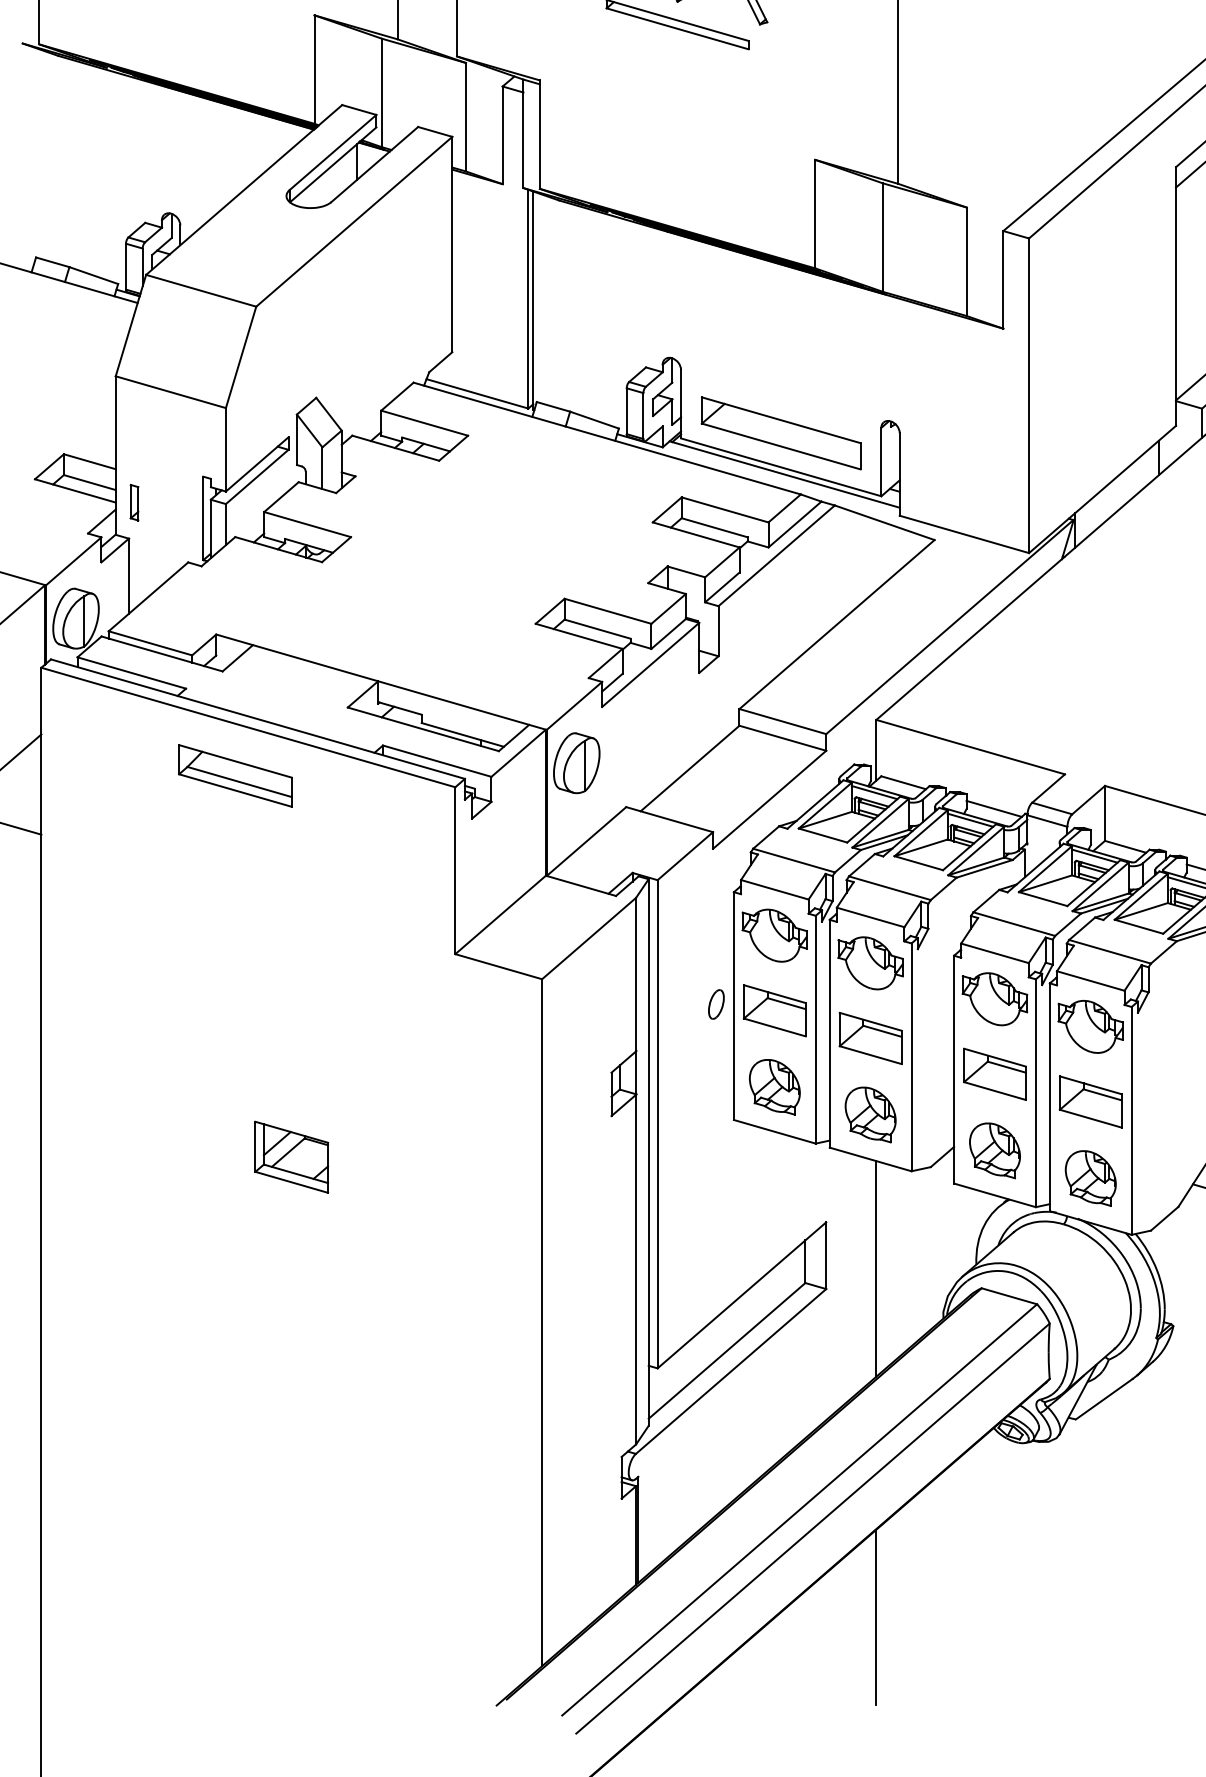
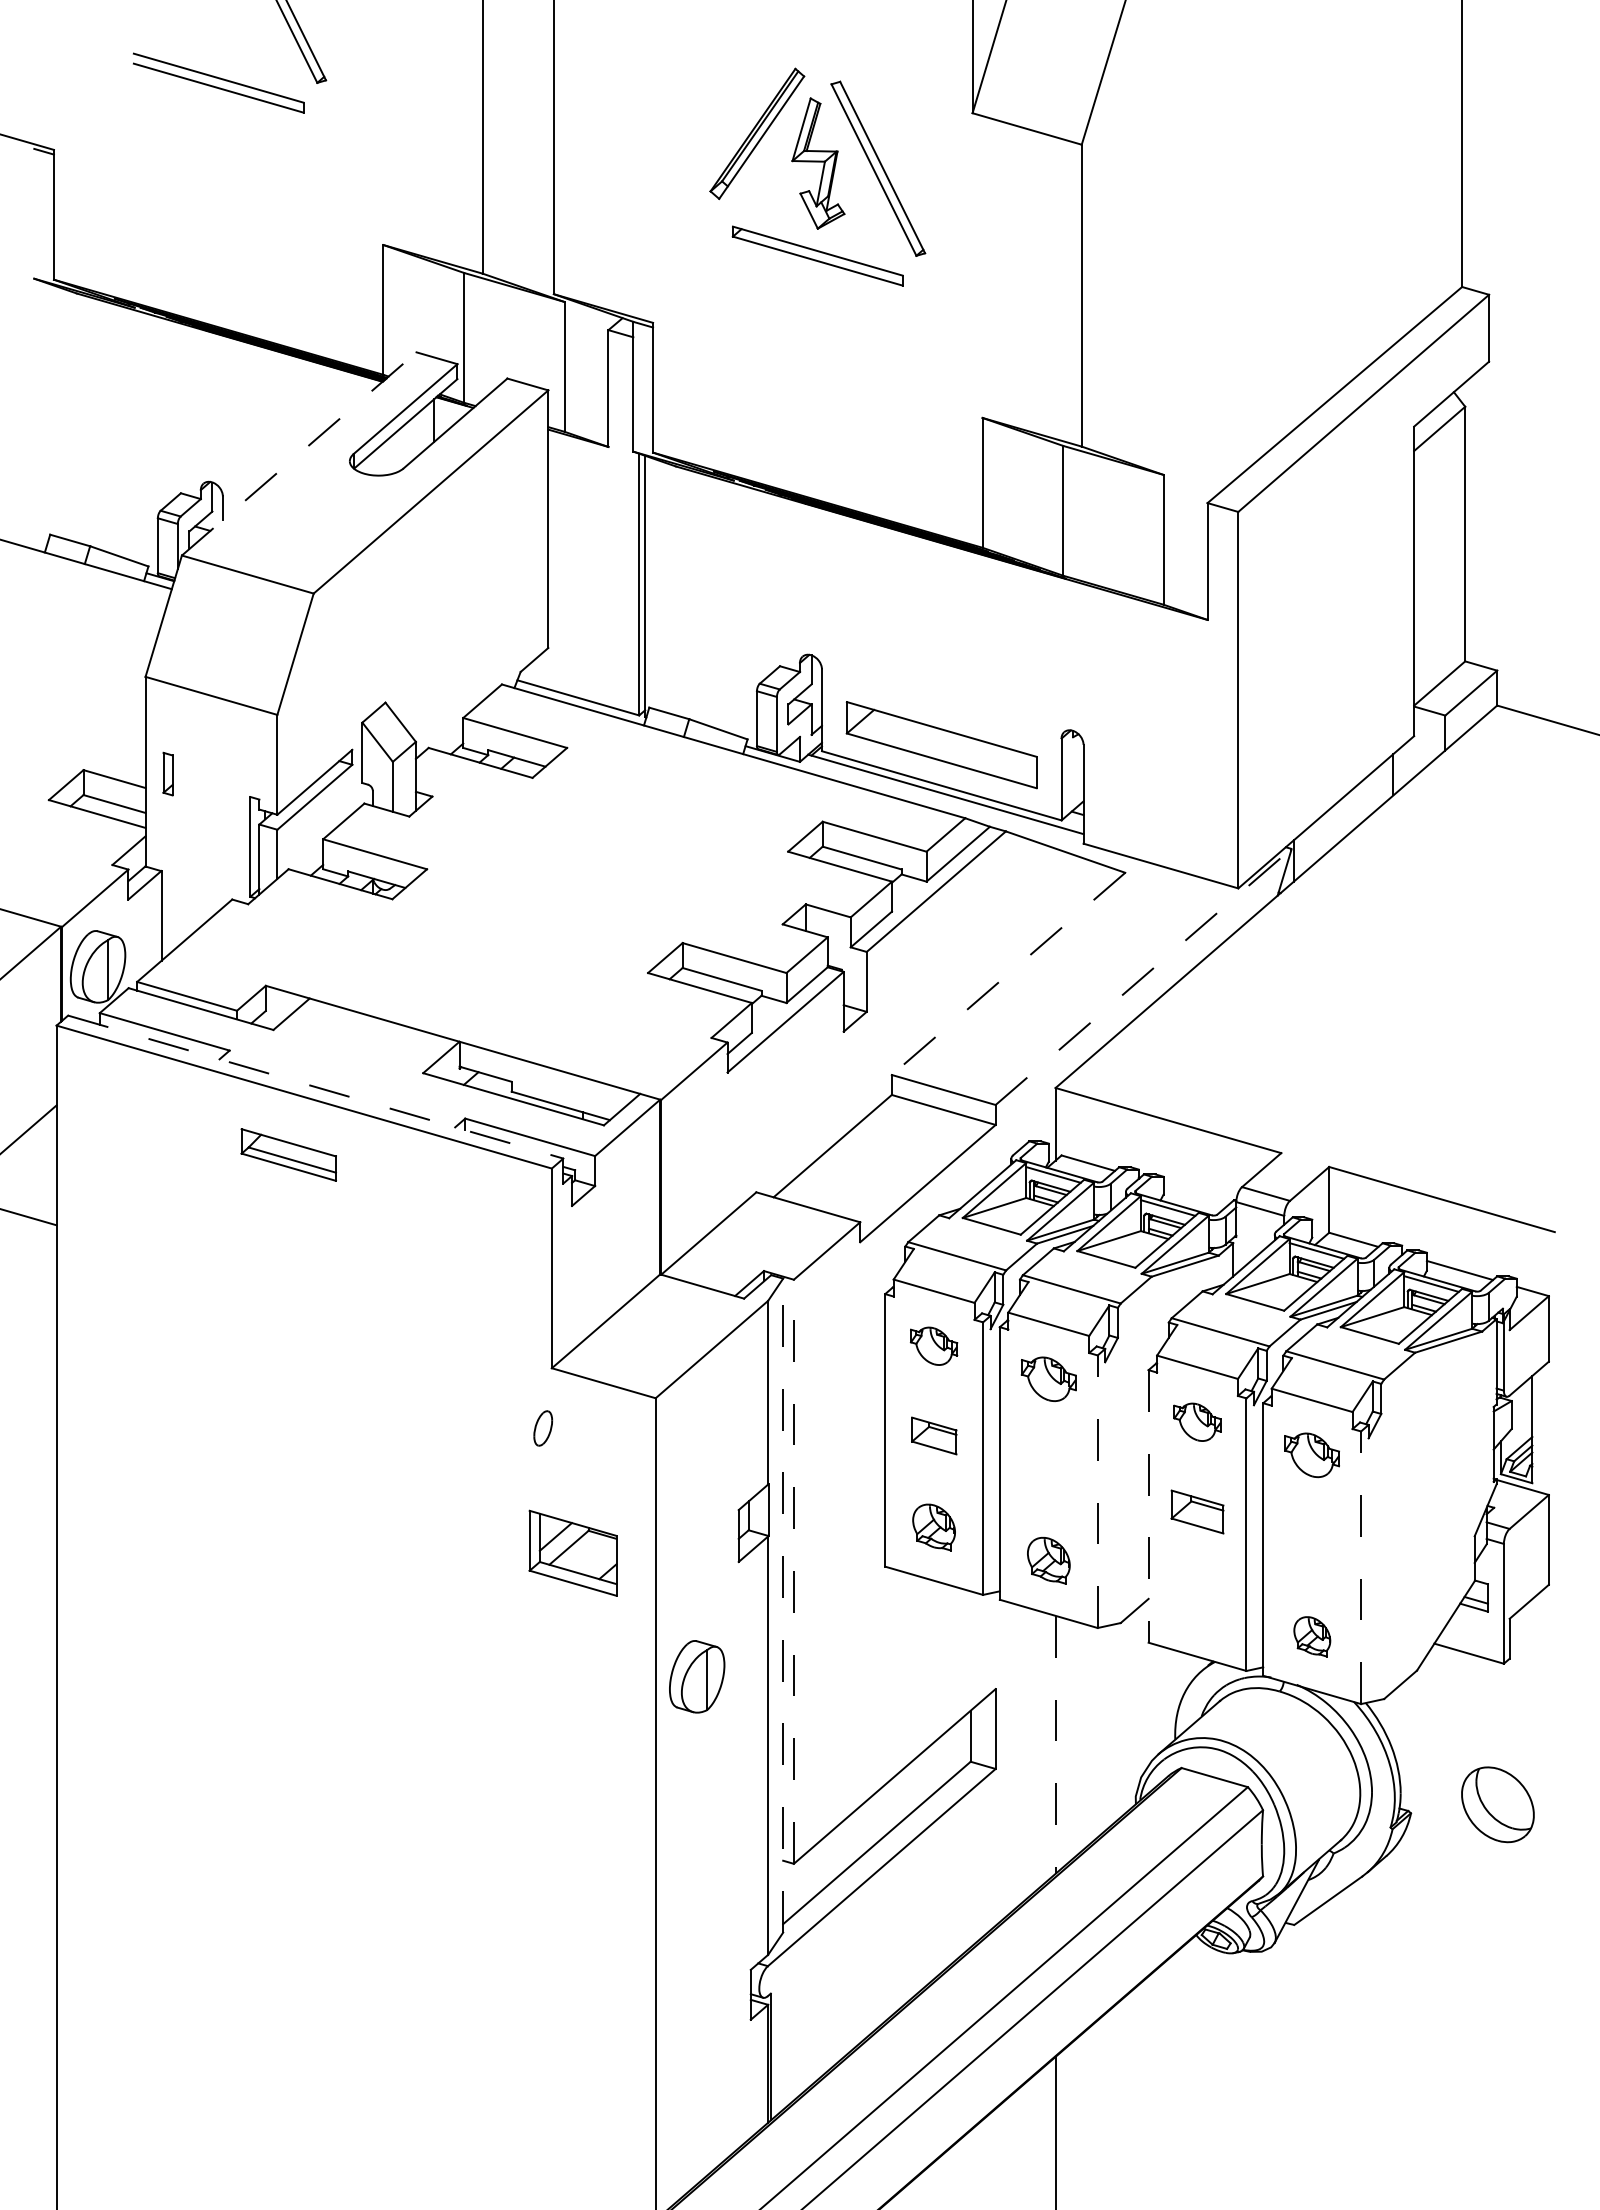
line: (244, 189) -> (299, 453), solid -> dashed
part: (134, 502) -> (167, 773), moved
line: (836, 625) -> (1008, 974), solid -> dashed
line: (949, 626) -> (1143, 976), solid -> dashed
line: (257, 719) -> (315, 1087), solid -> dashed
part: (577, 762) -> (697, 1676), moved
part: (235, 775) -> (288, 1154), size x0.7
line: (994, 808) -> (1196, 1194), removed
part: (774, 935) -> (933, 1346), size x0.6
part: (870, 963) -> (1048, 1379), size x0.7
part: (994, 999) -> (1197, 1422), size x0.6
part: (716, 1004) -> (543, 1428), moved
part: (775, 1010) -> (934, 1435), size x0.6
part: (1090, 1027) -> (1311, 1455), size x0.7
part: (870, 1037) -> (1048, 1468), removed
line: (911, 1057) -> (1097, 1491), solid -> dashed
line: (954, 1069) -> (1148, 1506), solid -> dashed
part: (994, 1073) -> (1197, 1511), size x0.7
part: (774, 1087) -> (933, 1527), size x0.7
part: (1091, 1101) -> (1312, 1544), removed
part: (870, 1114) -> (1048, 1560), size x0.7
line: (1132, 1120) -> (1361, 1567), solid -> dashed
line: (657, 1124) -> (793, 1571), solid -> dashed
part: (994, 1150) -> (1197, 1603), removed
line: (648, 1152) -> (783, 1605), solid -> dashed
part: (291, 1156) -> (572, 1552), moved
part: (1091, 1178) -> (1312, 1636), size x0.6
line: (876, 1268) -> (1055, 1744), solid -> dashed

